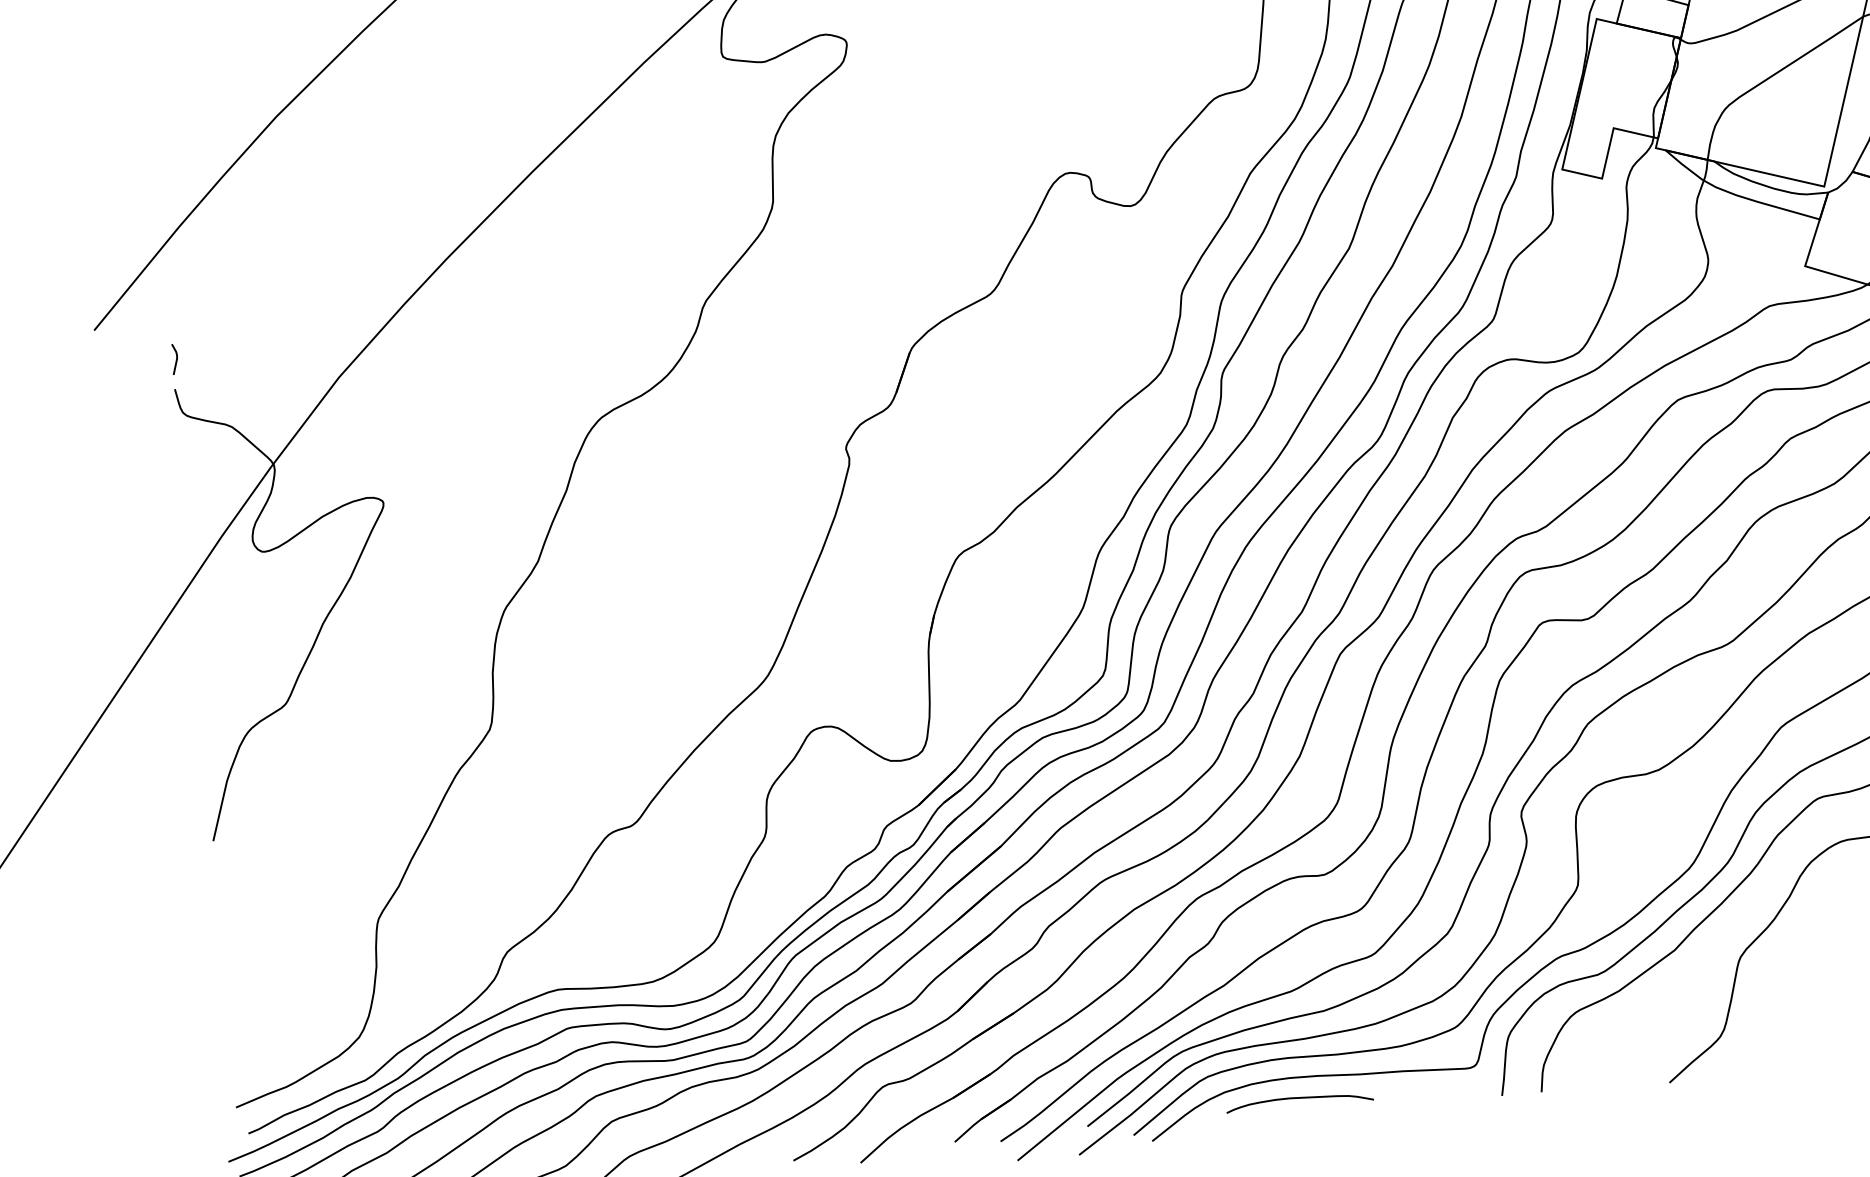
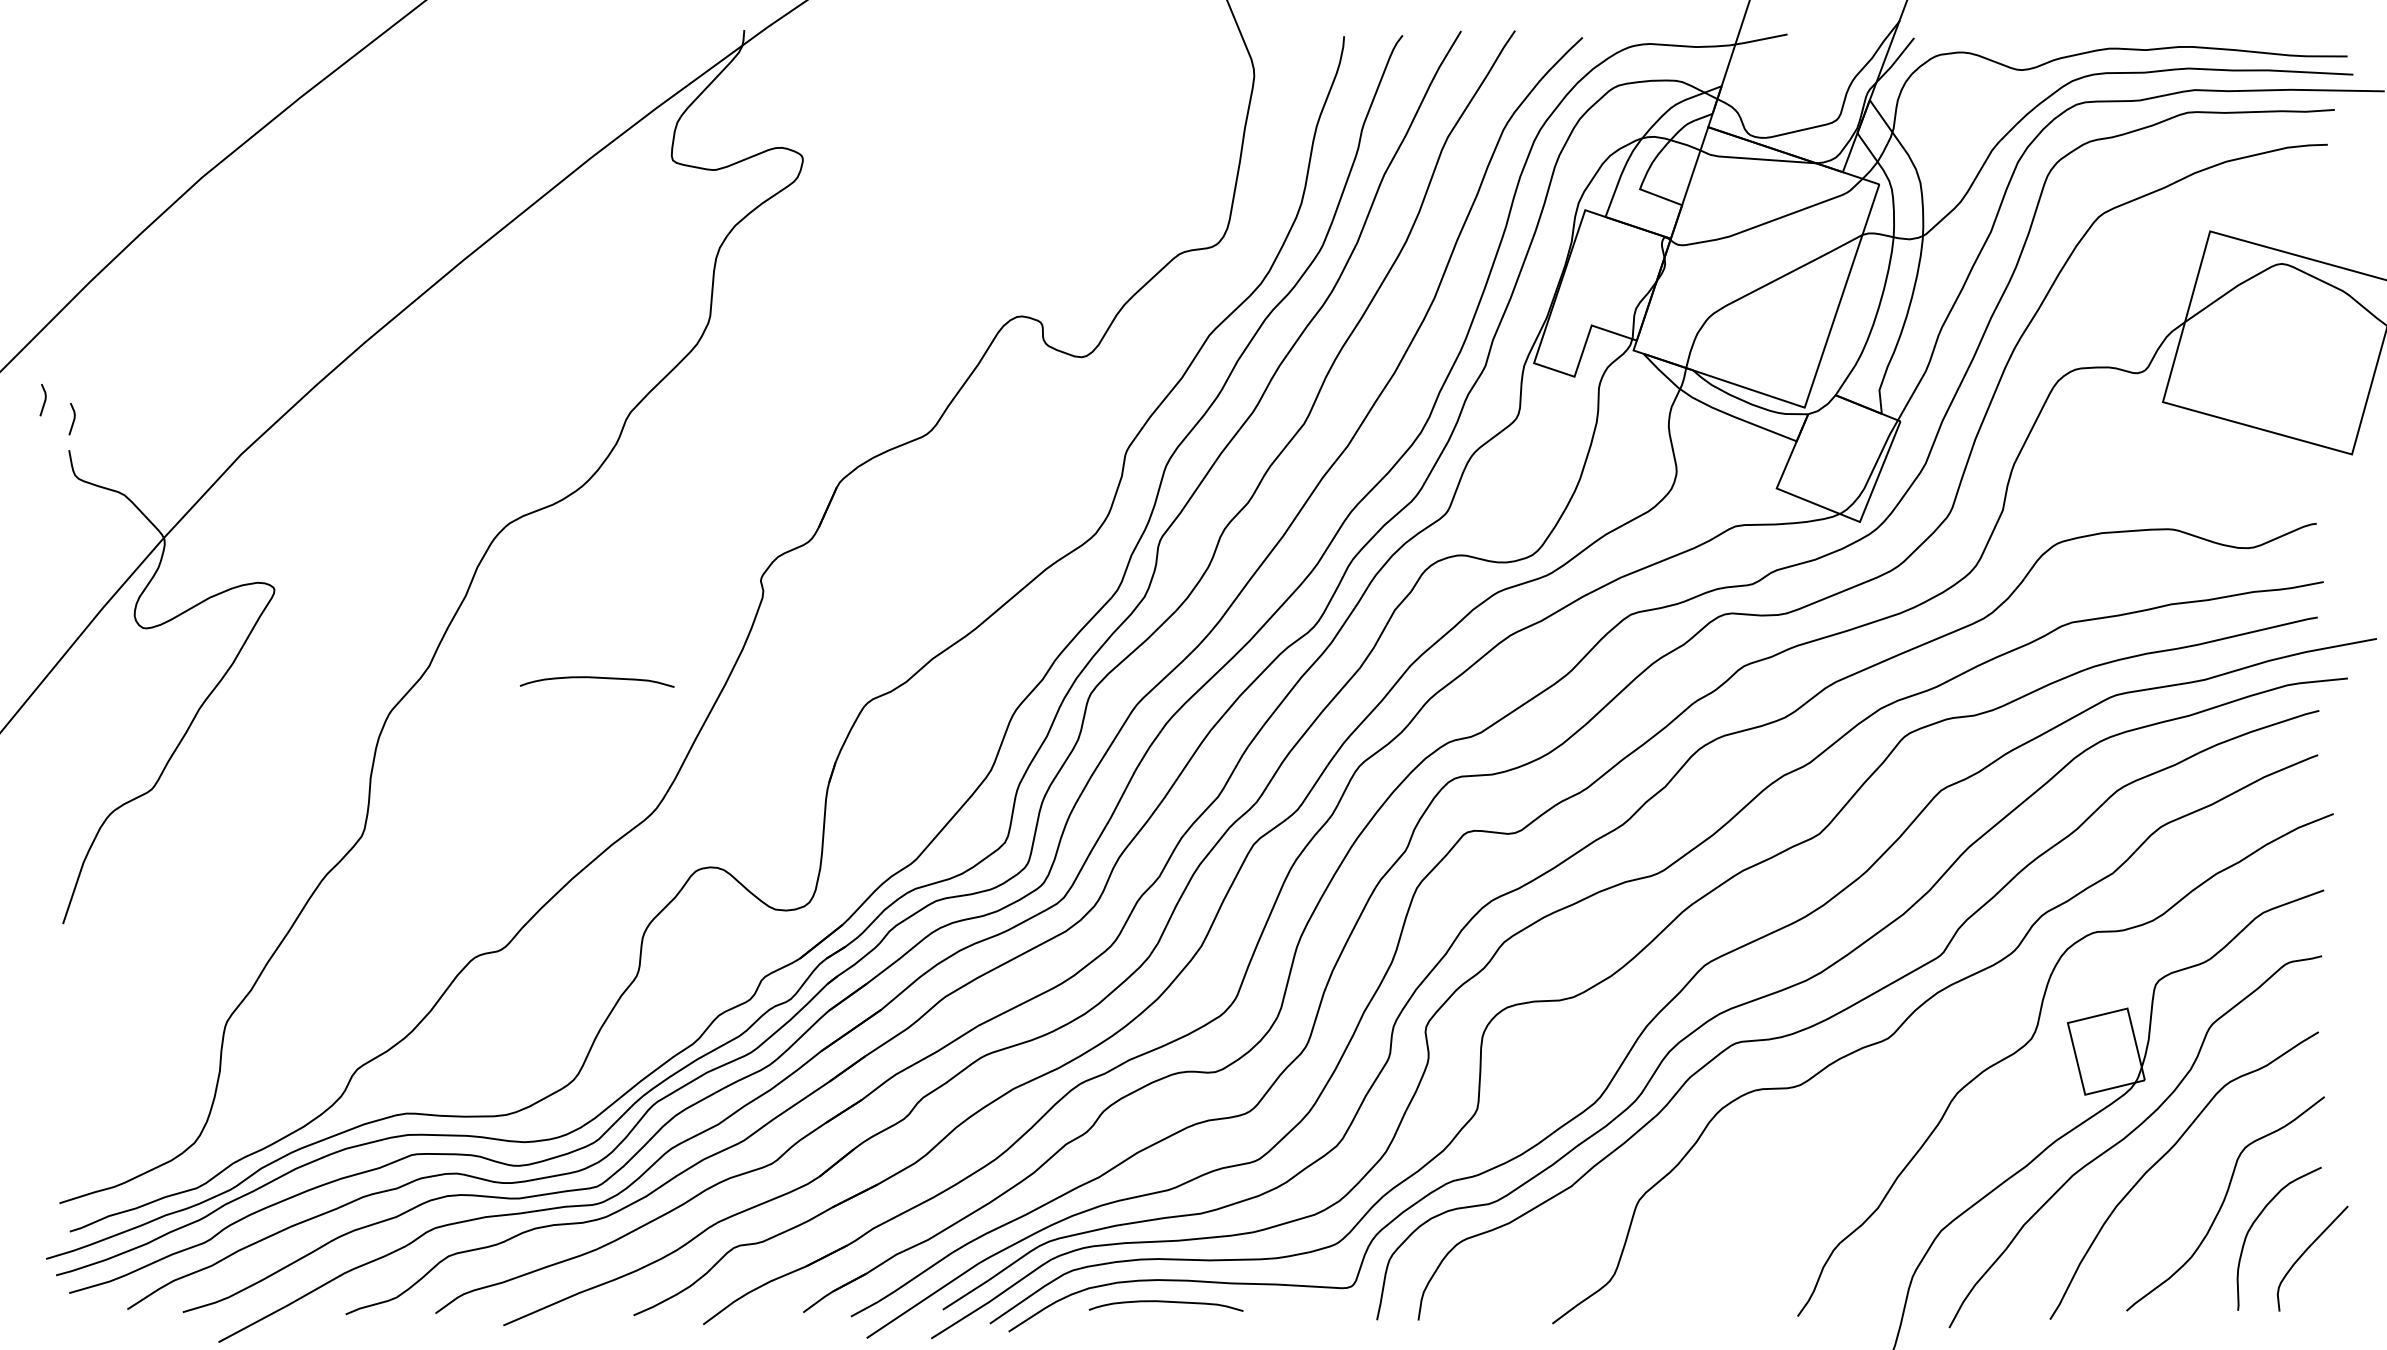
line: (146, 344) -> (44, 400), added
curve: (698, 557) -> (596, 678), added

